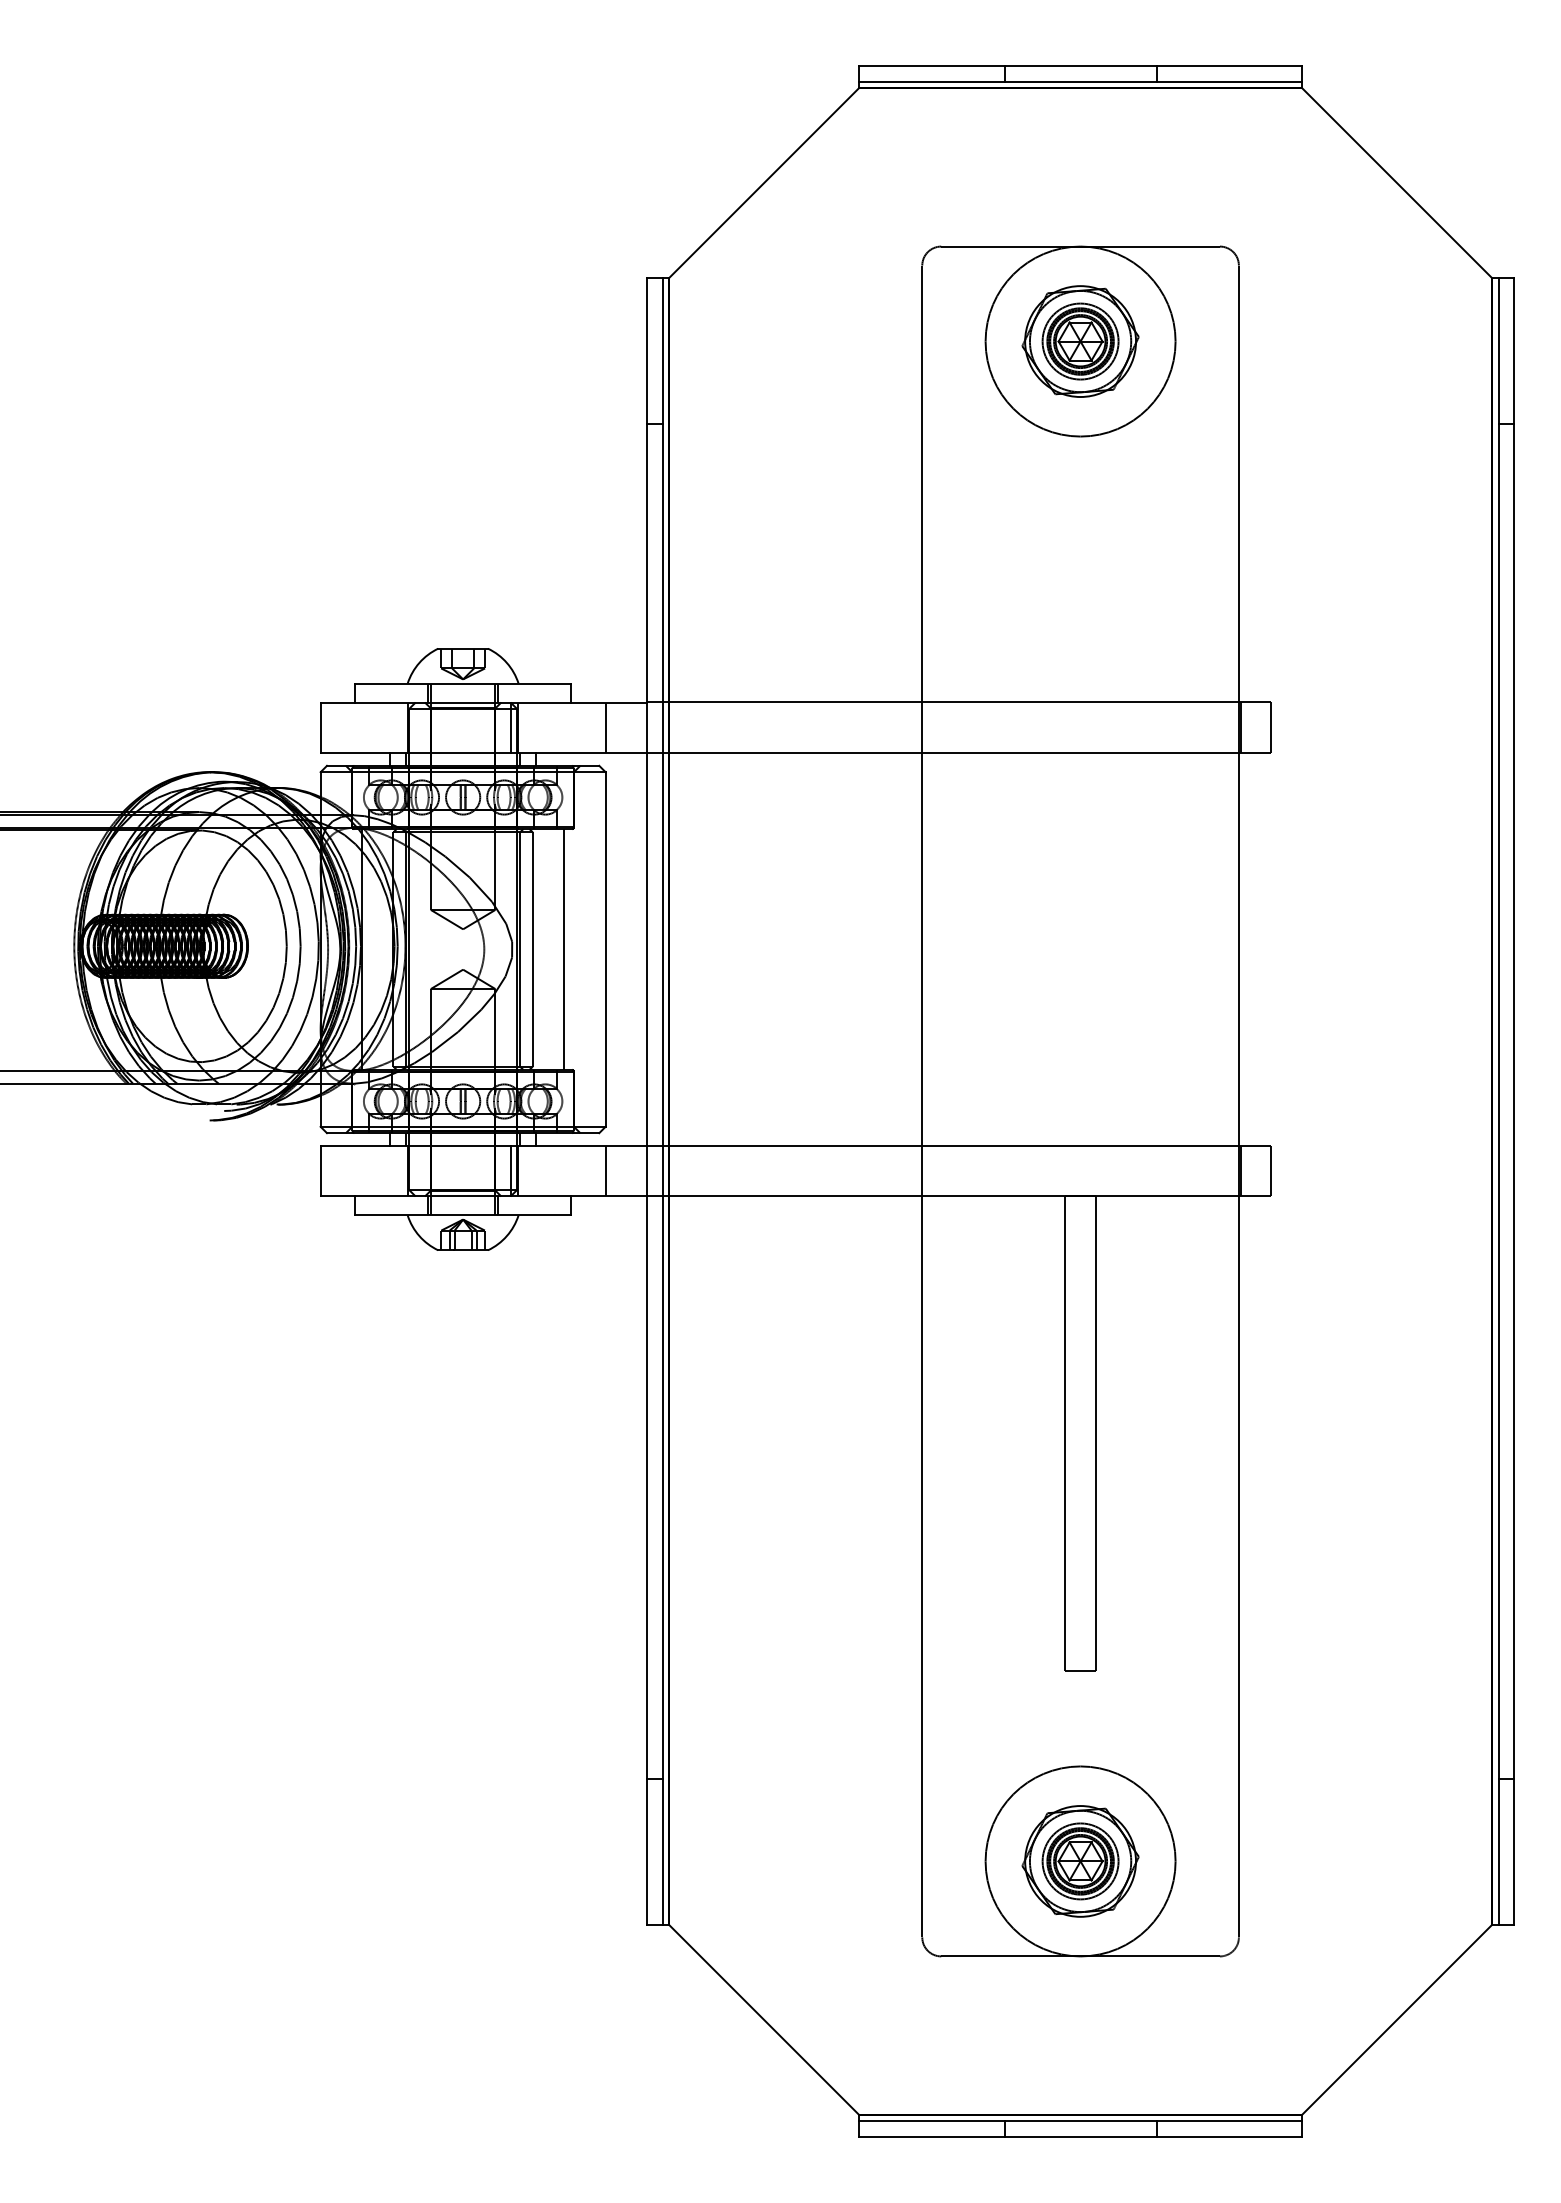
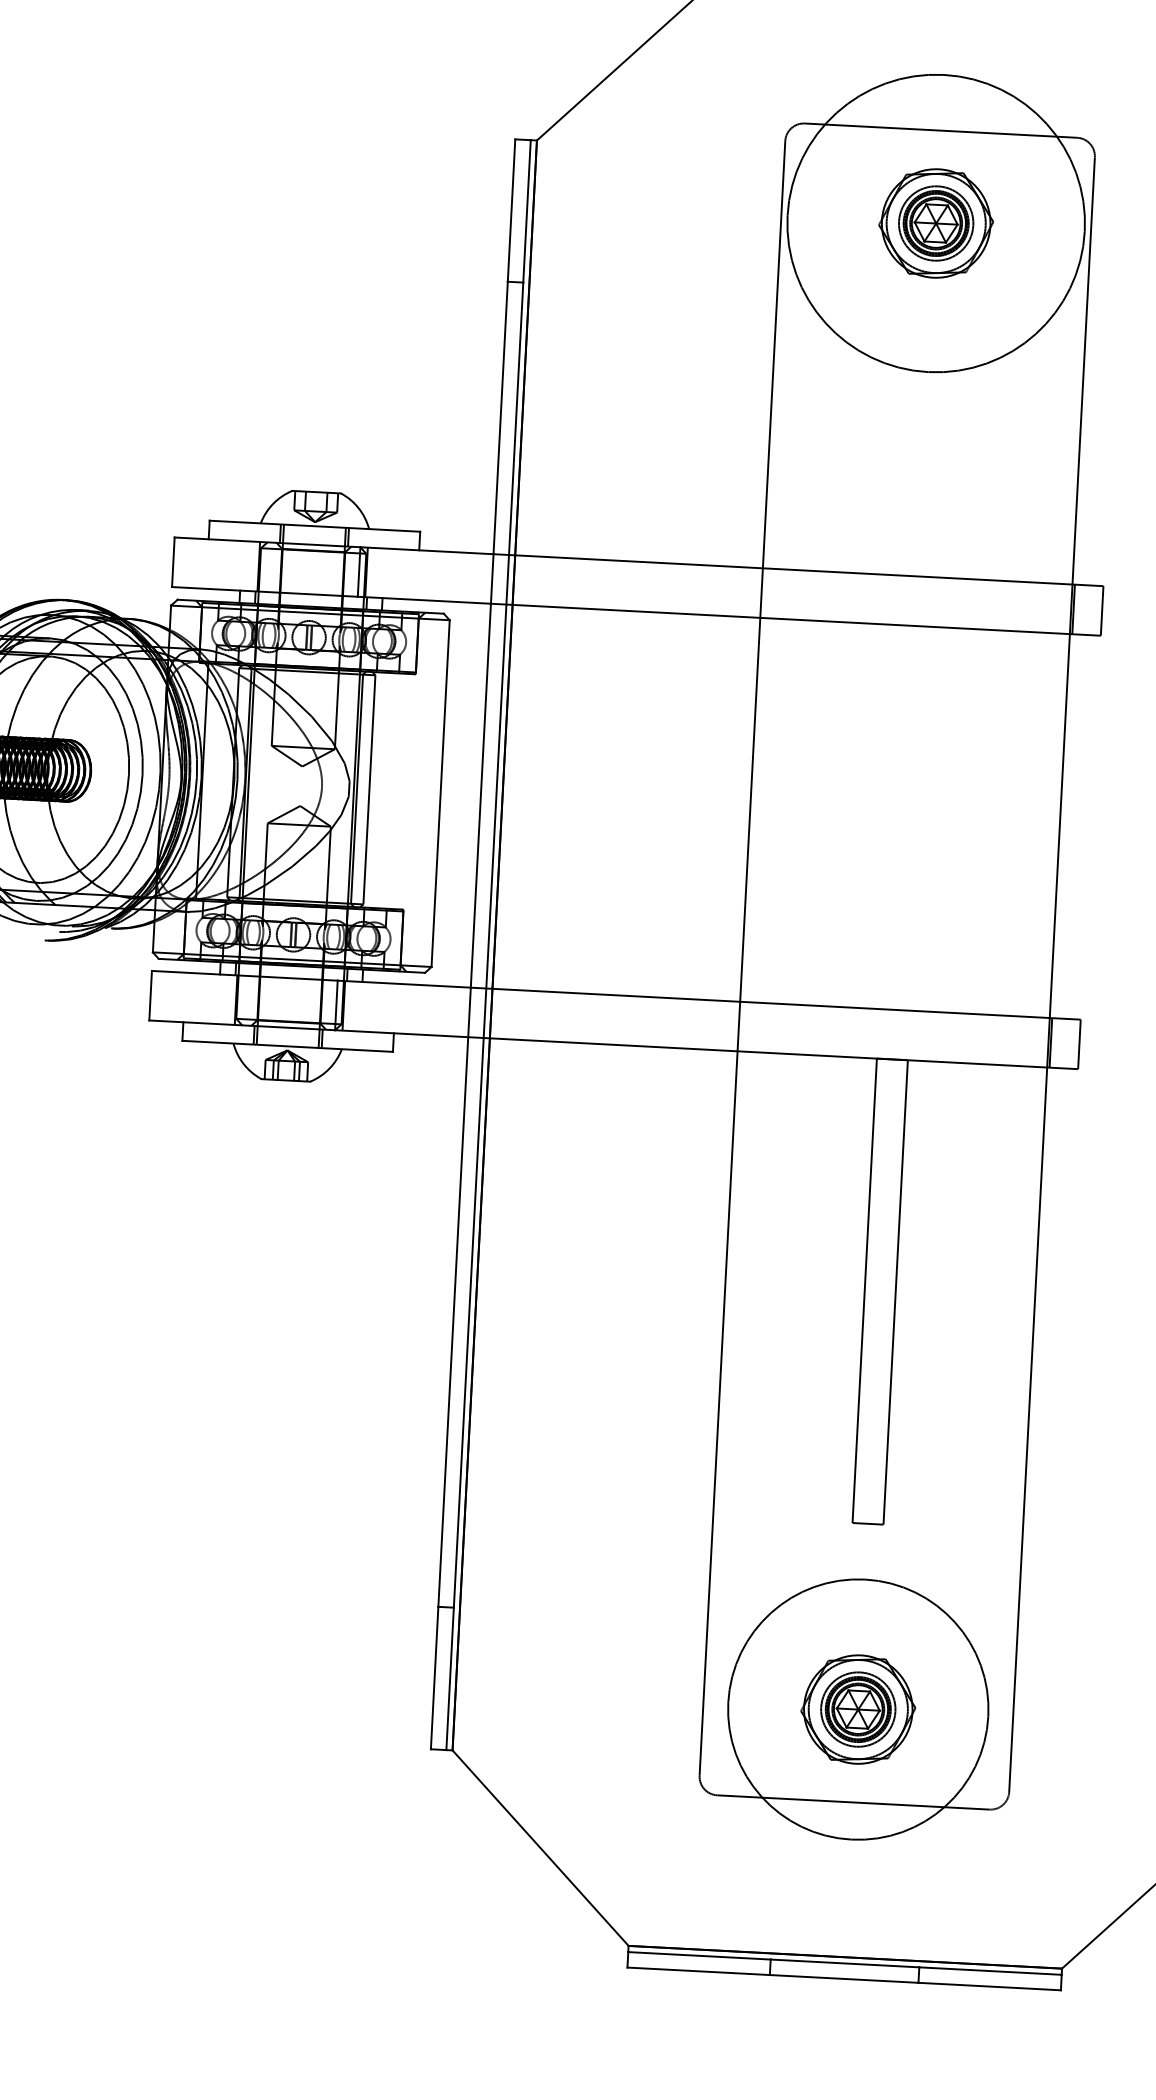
circle: (1080, 341) -> (936, 223), size x1.6
line: (605, 727) -> (451, 576), removed
line: (564, 949) -> (400, 791), removed
line: (605, 1170) -> (429, 1009), removed
circle: (1080, 1861) -> (858, 1709), size x1.4

